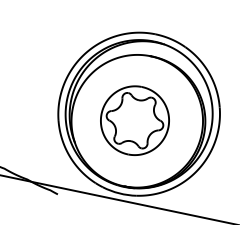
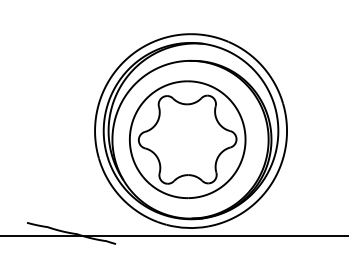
part: (134, 120) -> (187, 139), size x1.43

